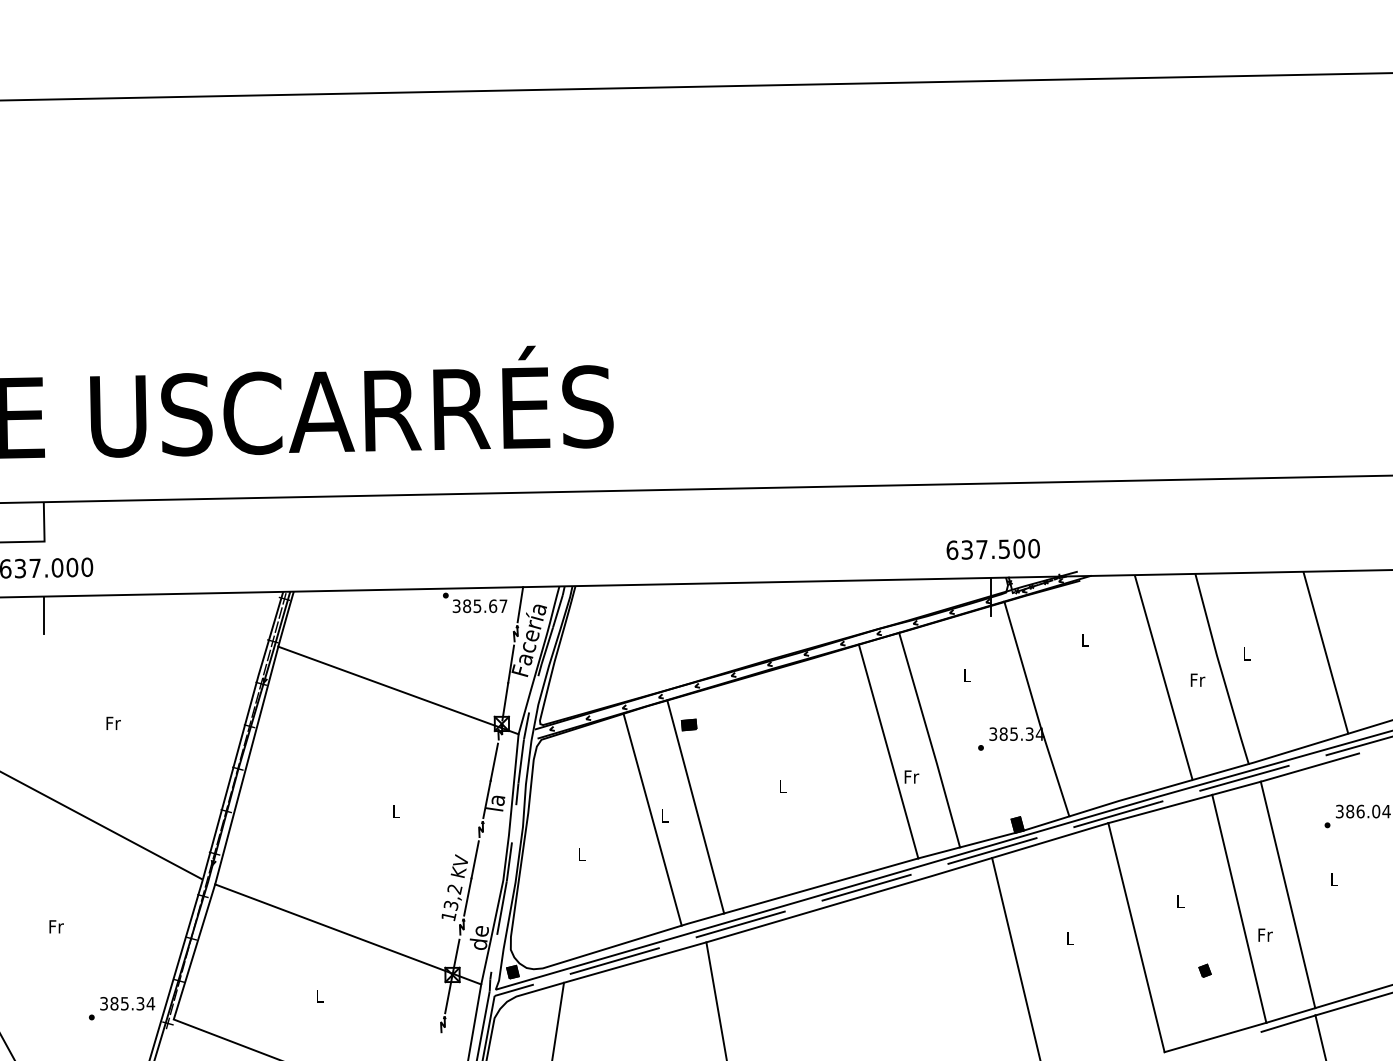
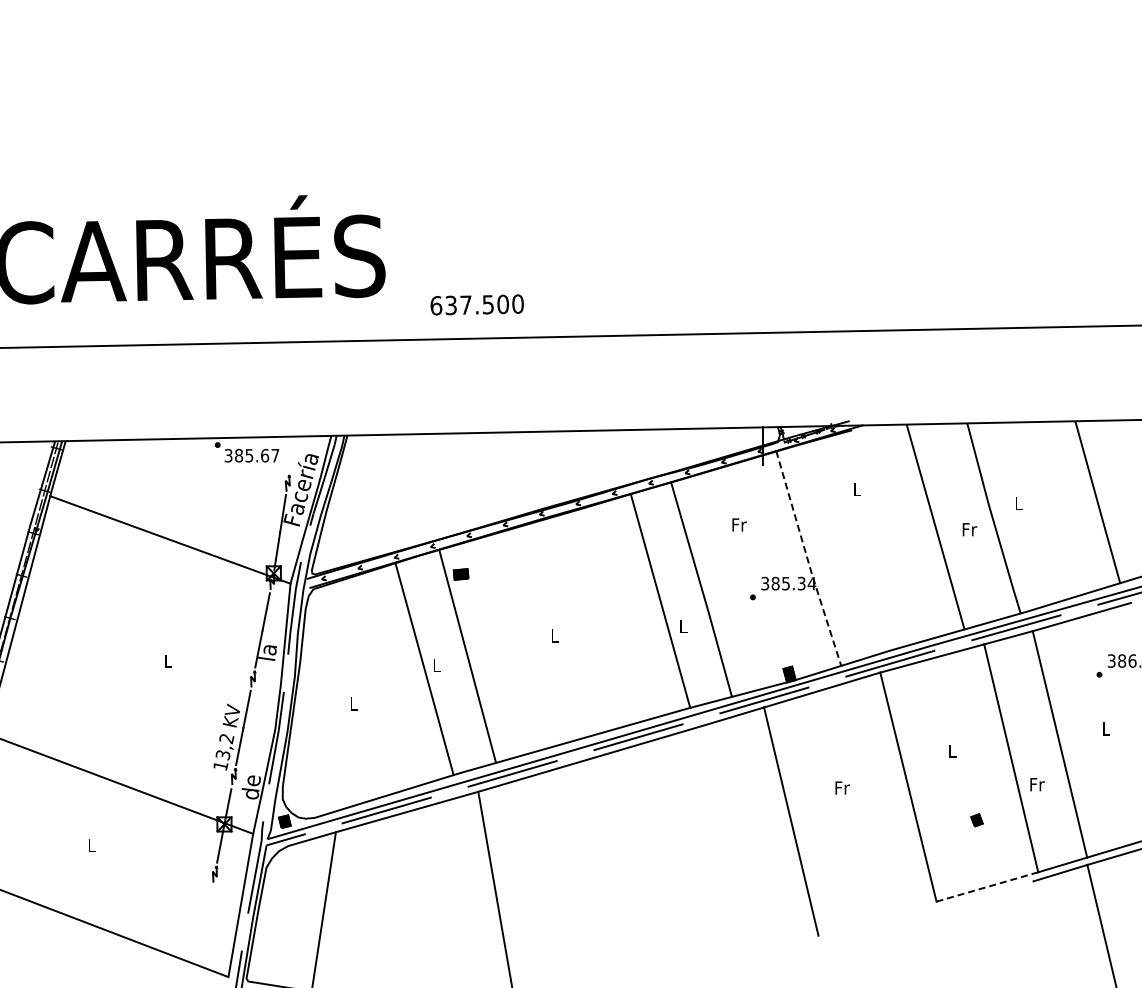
text: (992, 549) -> (476, 304), moved
line: (520, 604) -> (292, 453), removed
text: (967, 675) -> (739, 524), L -> Fr
line: (1035, 710) -> (807, 559), solid -> dashed
text: (911, 776) -> (683, 625), Fr -> L
text: (1070, 938) -> (842, 787), L -> Fr
line: (1215, 1037) -> (987, 886), solid -> dashed

